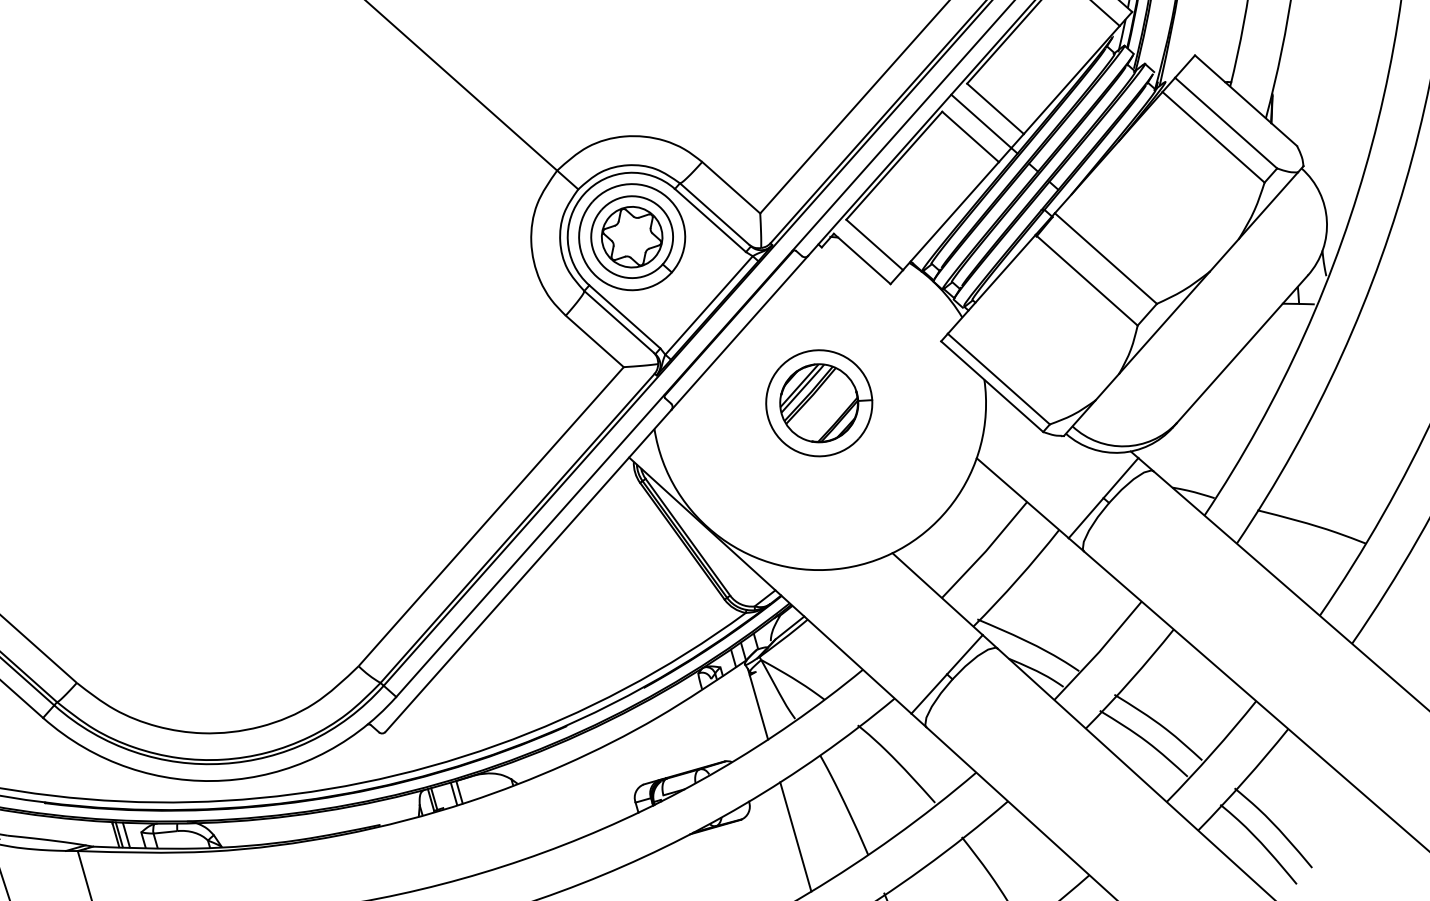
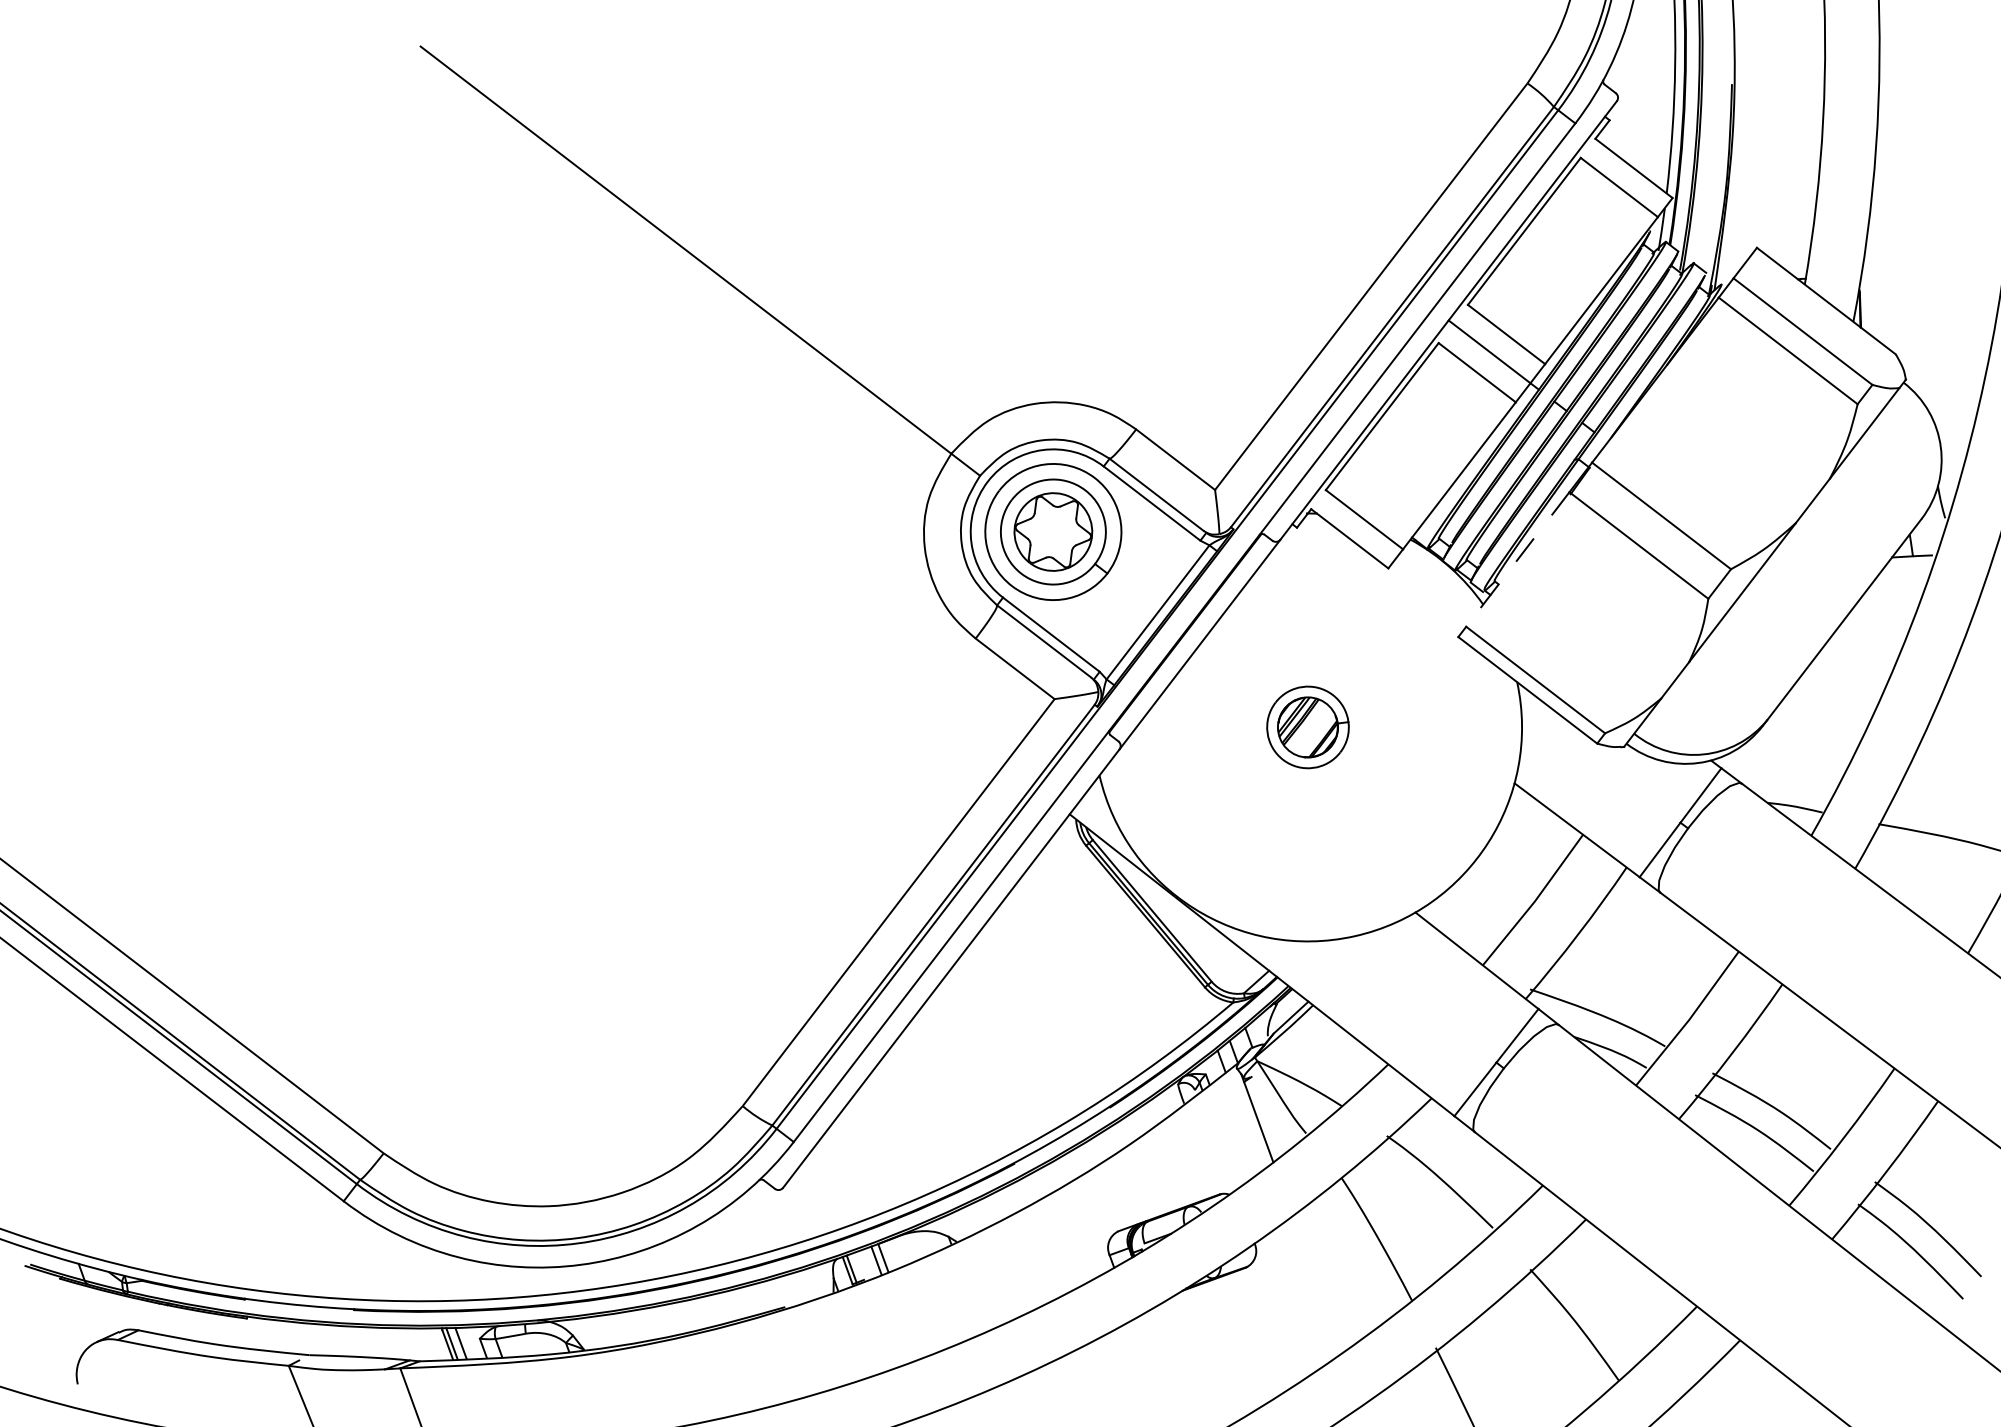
line: (991, 284) -> (1517, 559), solid -> dashed
part: (818, 403) -> (1307, 727), size x0.6
line: (795, 836) -> (1317, 1284), removed

